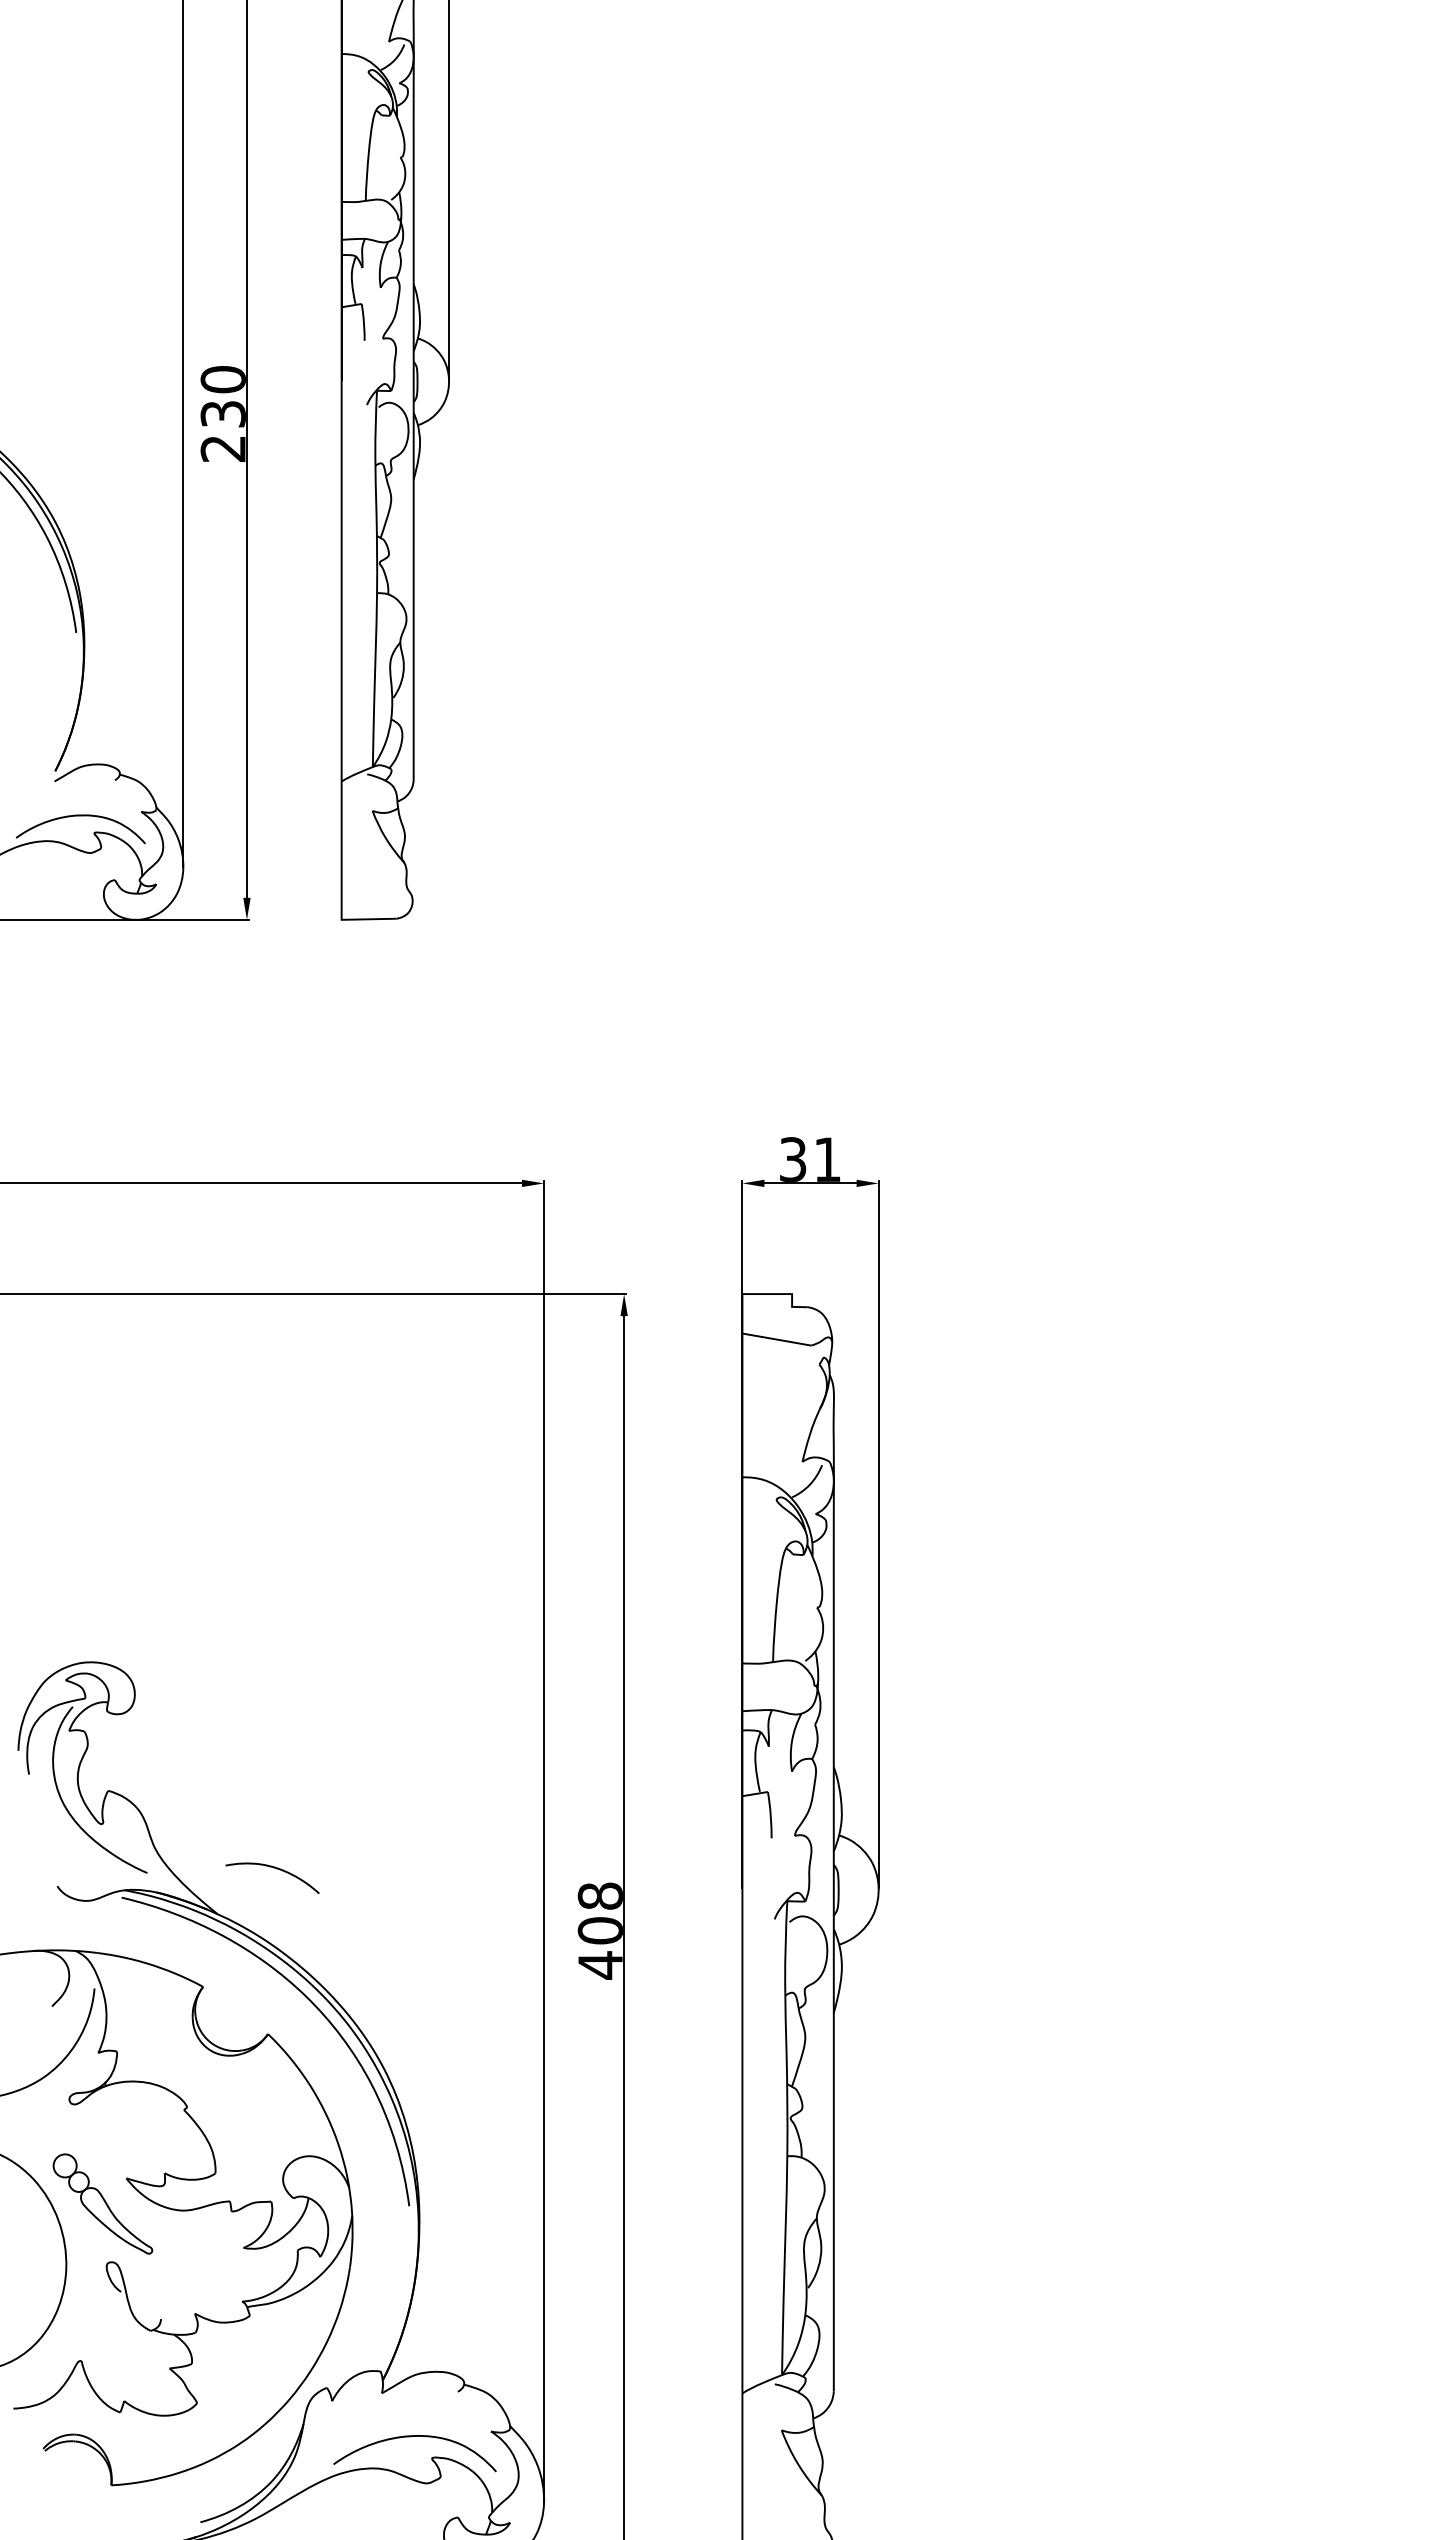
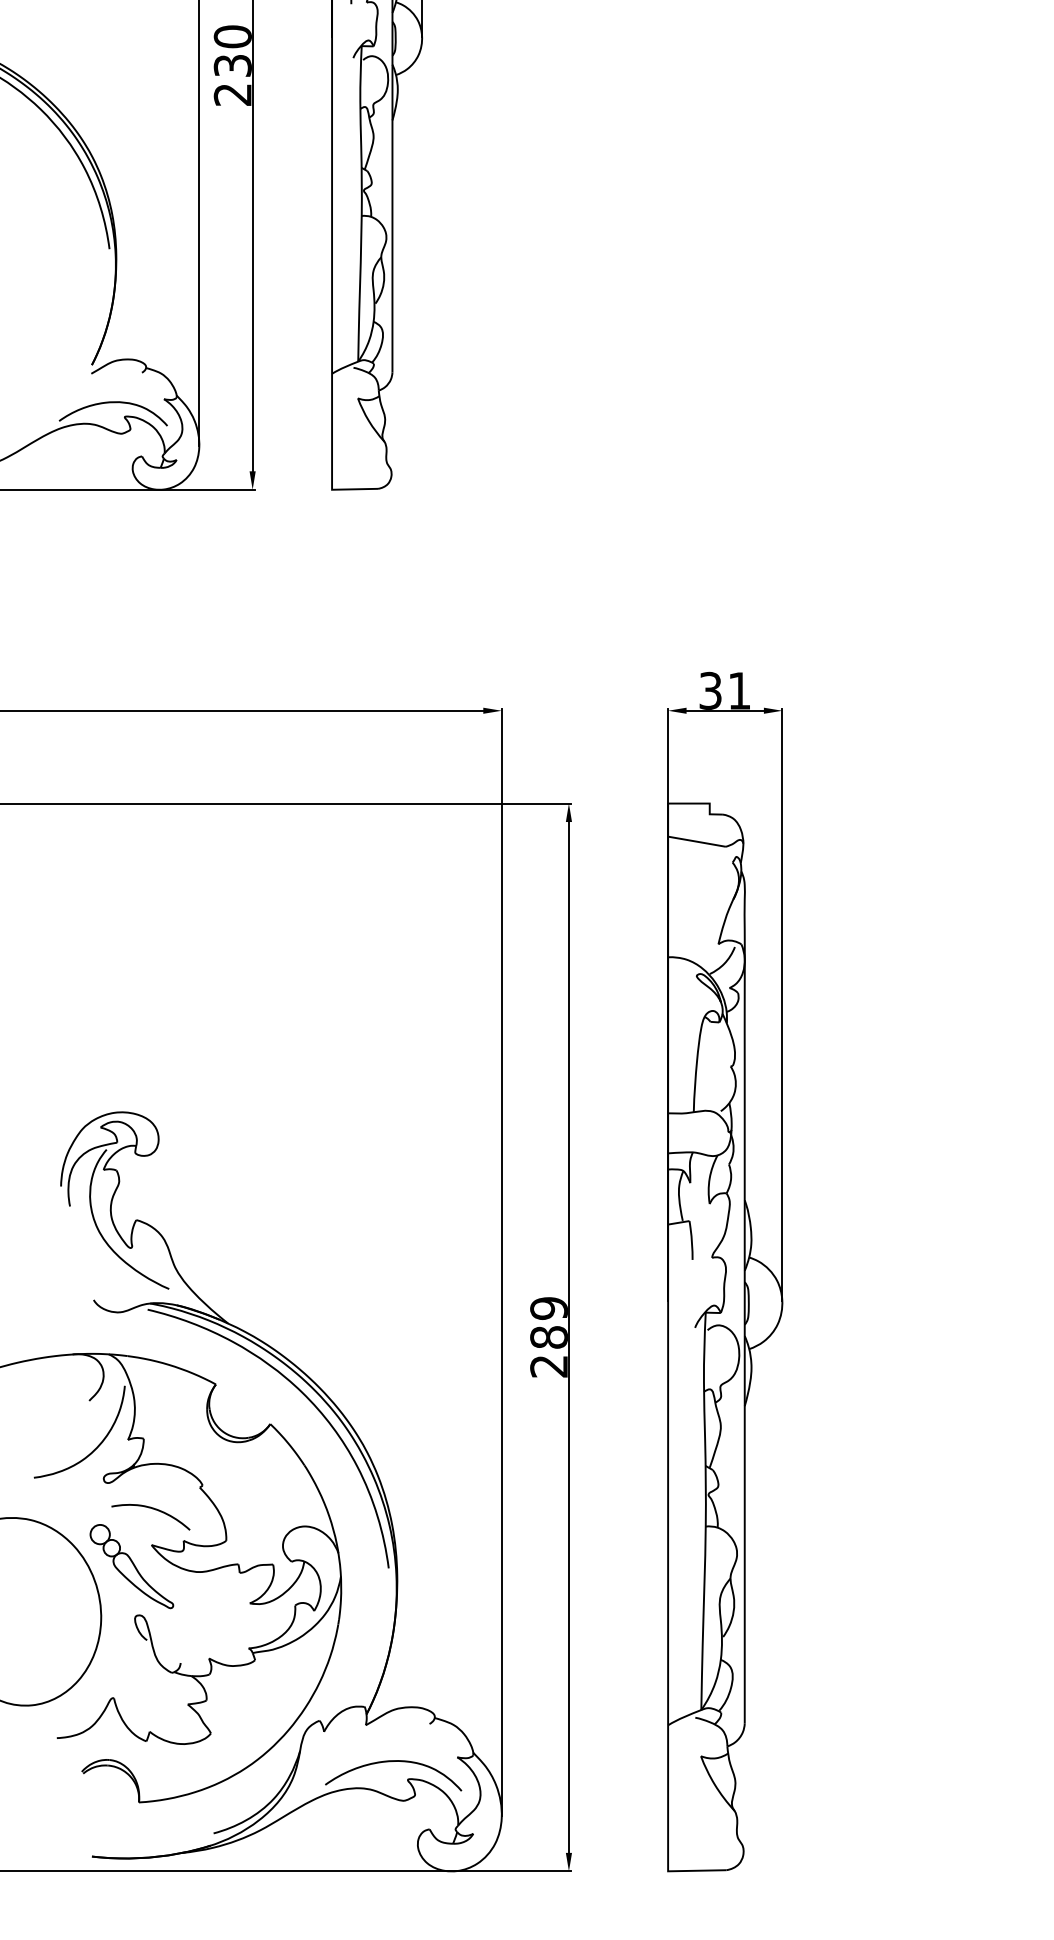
curve: (276, 1869) -> (154, 1509), moved
text: (599, 1930) -> (548, 1337), 408 -> 289

